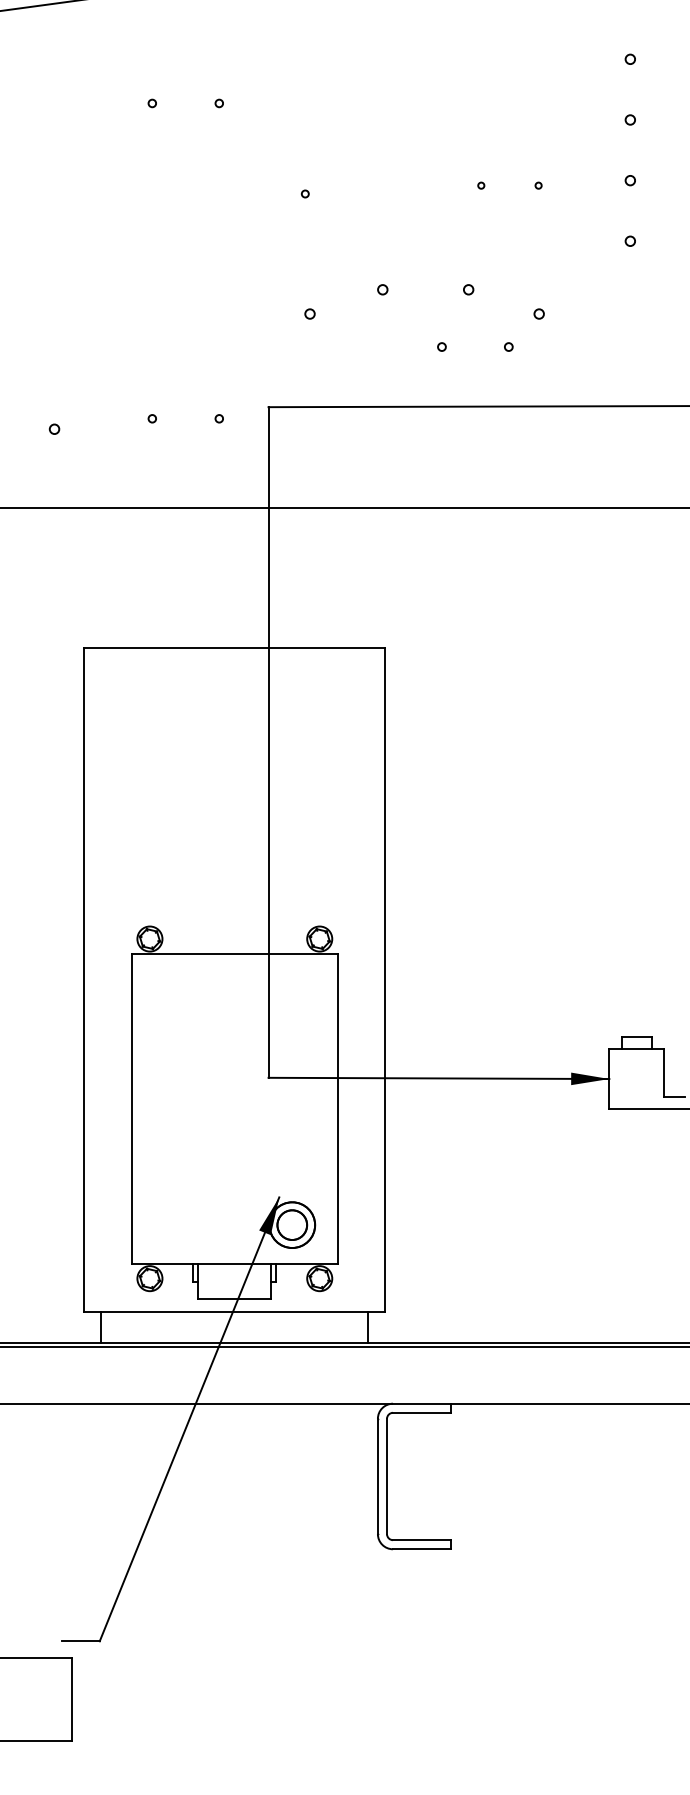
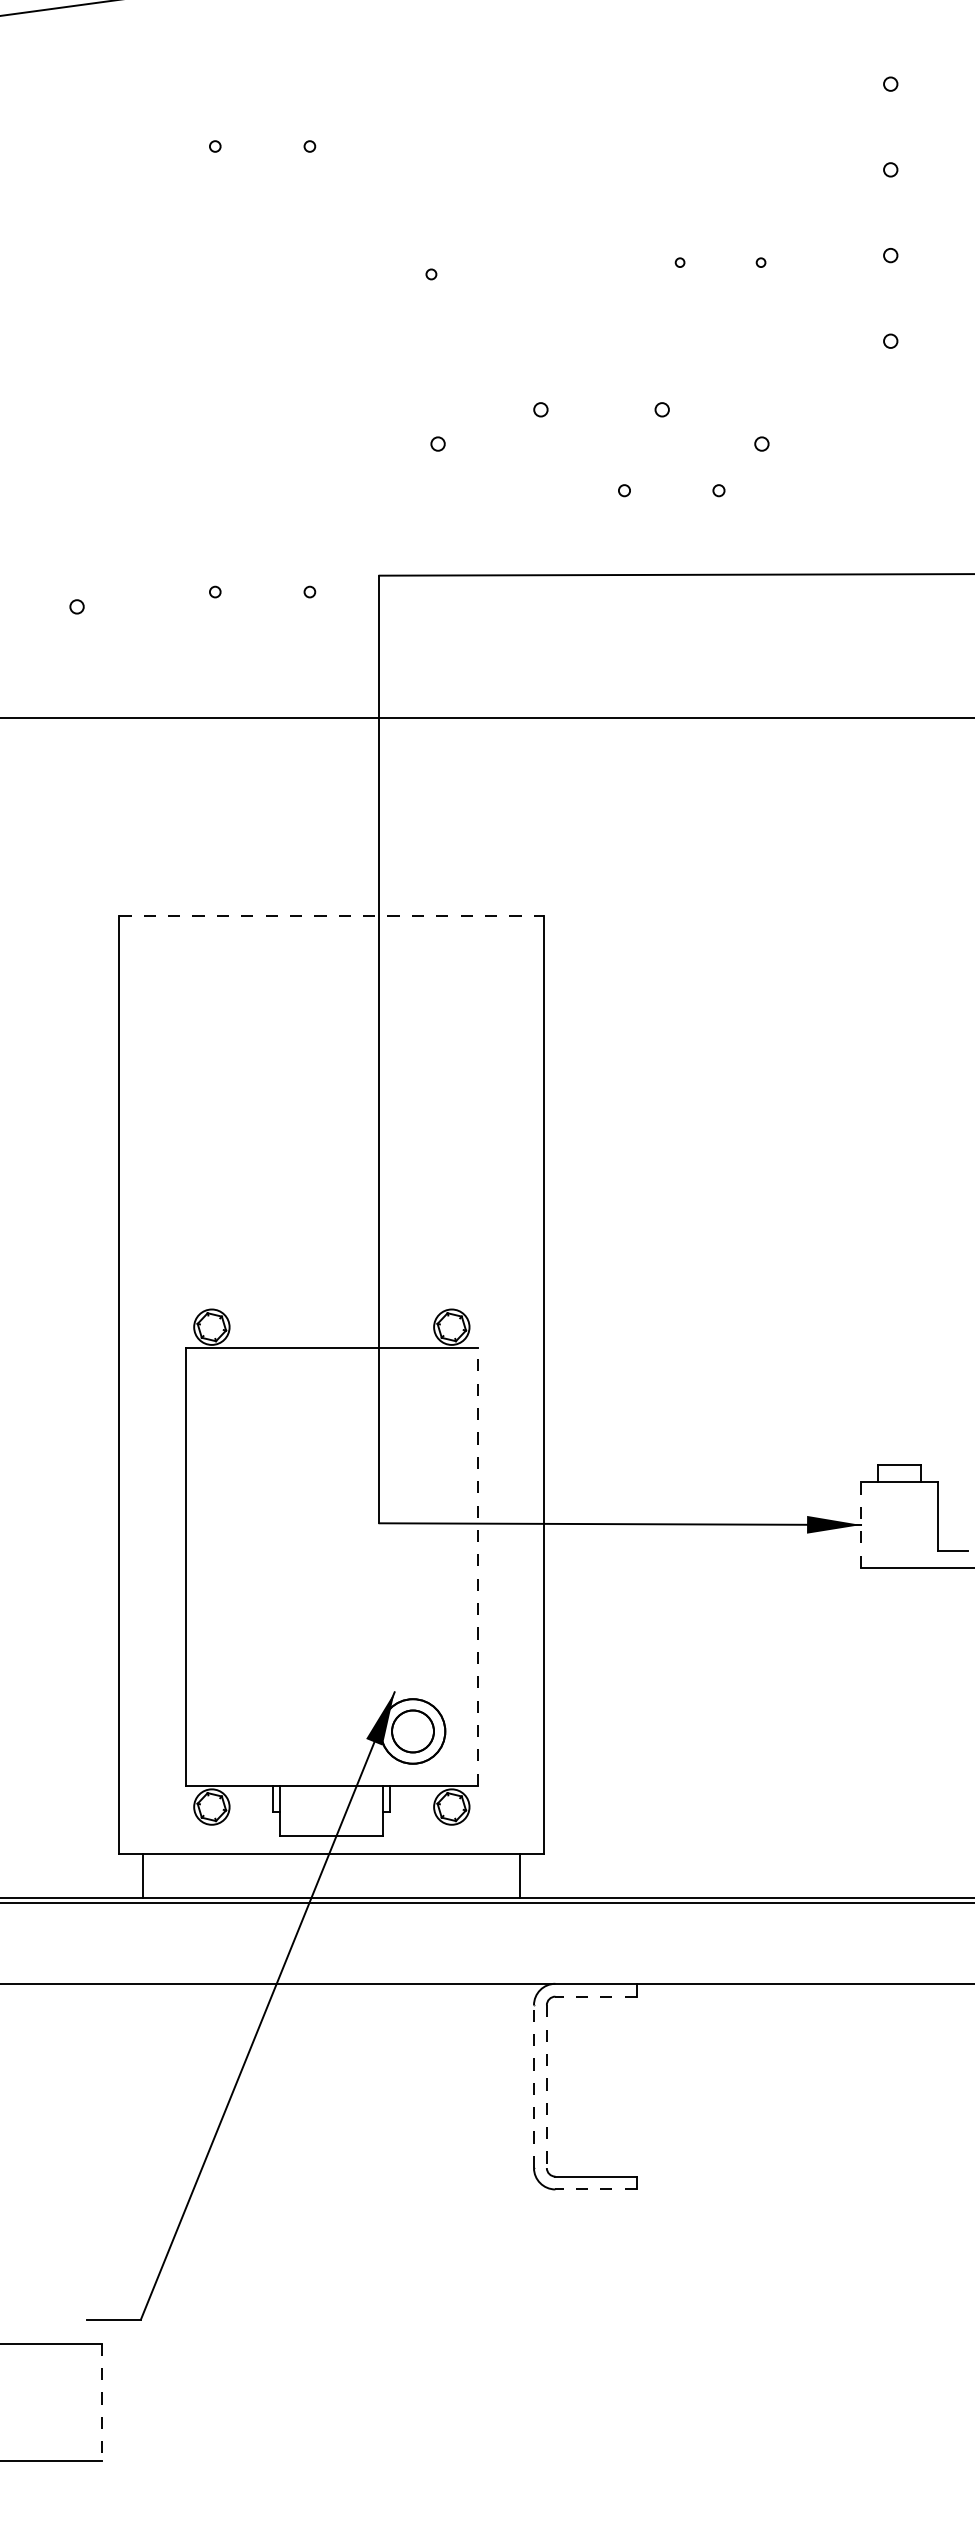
line: (234, 647) -> (331, 915), solid -> dashed
line: (609, 1079) -> (861, 1525), solid -> dashed
line: (337, 1109) -> (477, 1567), solid -> dashed
line: (422, 1412) -> (596, 1996), solid -> dashed
line: (378, 1476) -> (534, 2086), solid -> dashed
line: (386, 1477) -> (546, 2087), solid -> dashed
line: (422, 1549) -> (596, 2189), solid -> dashed
line: (71, 1700) -> (101, 2402), solid -> dashed

